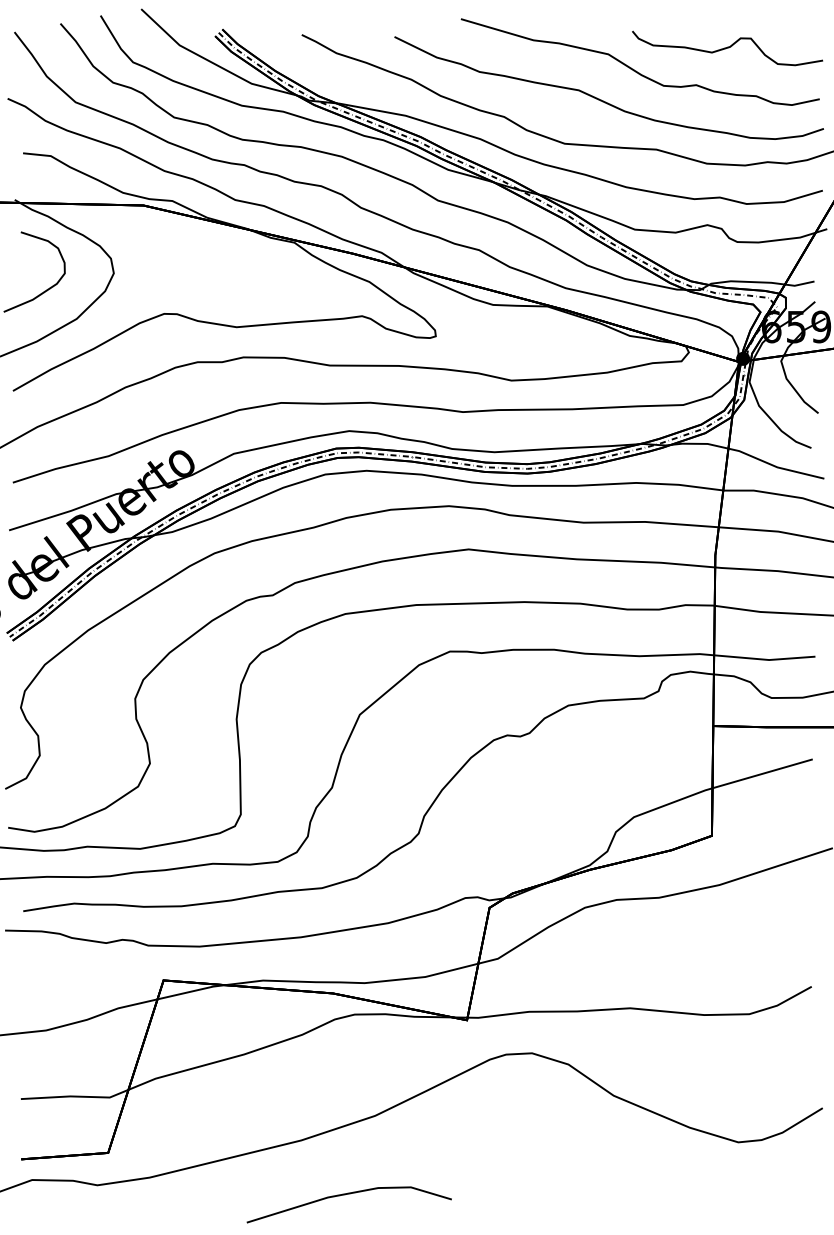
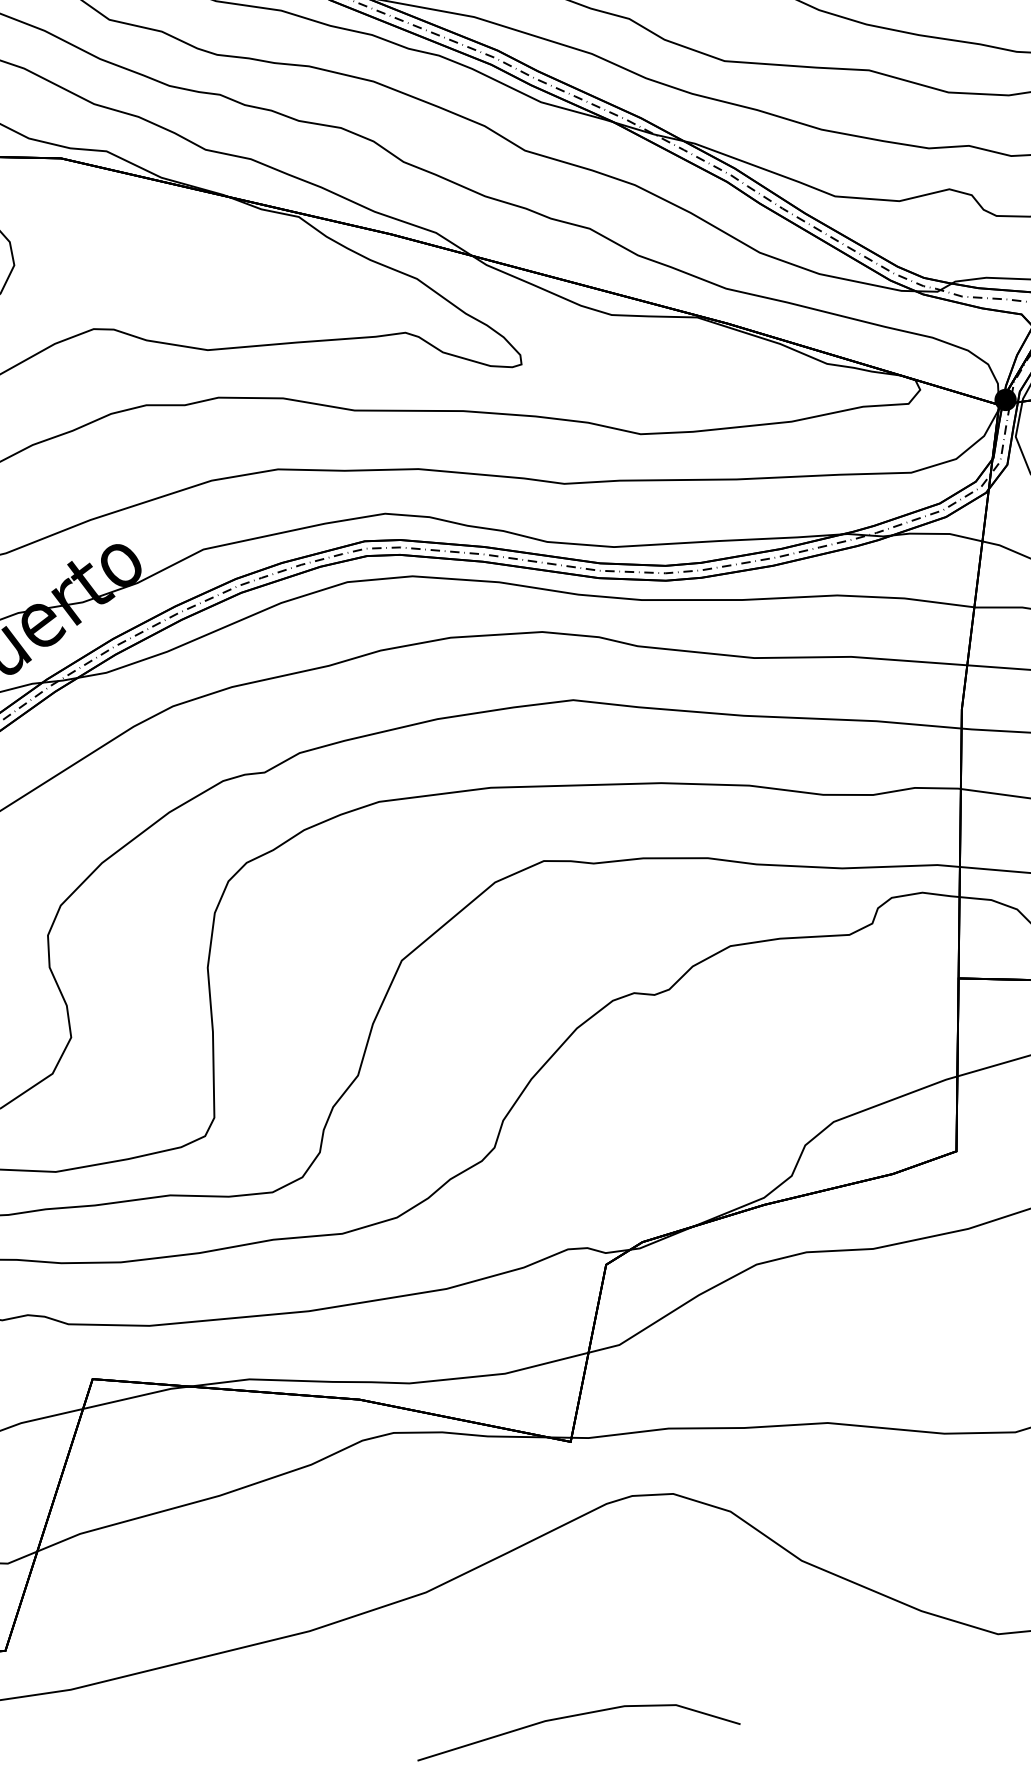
line: (345, 1195) -> (572, 1717), moved

